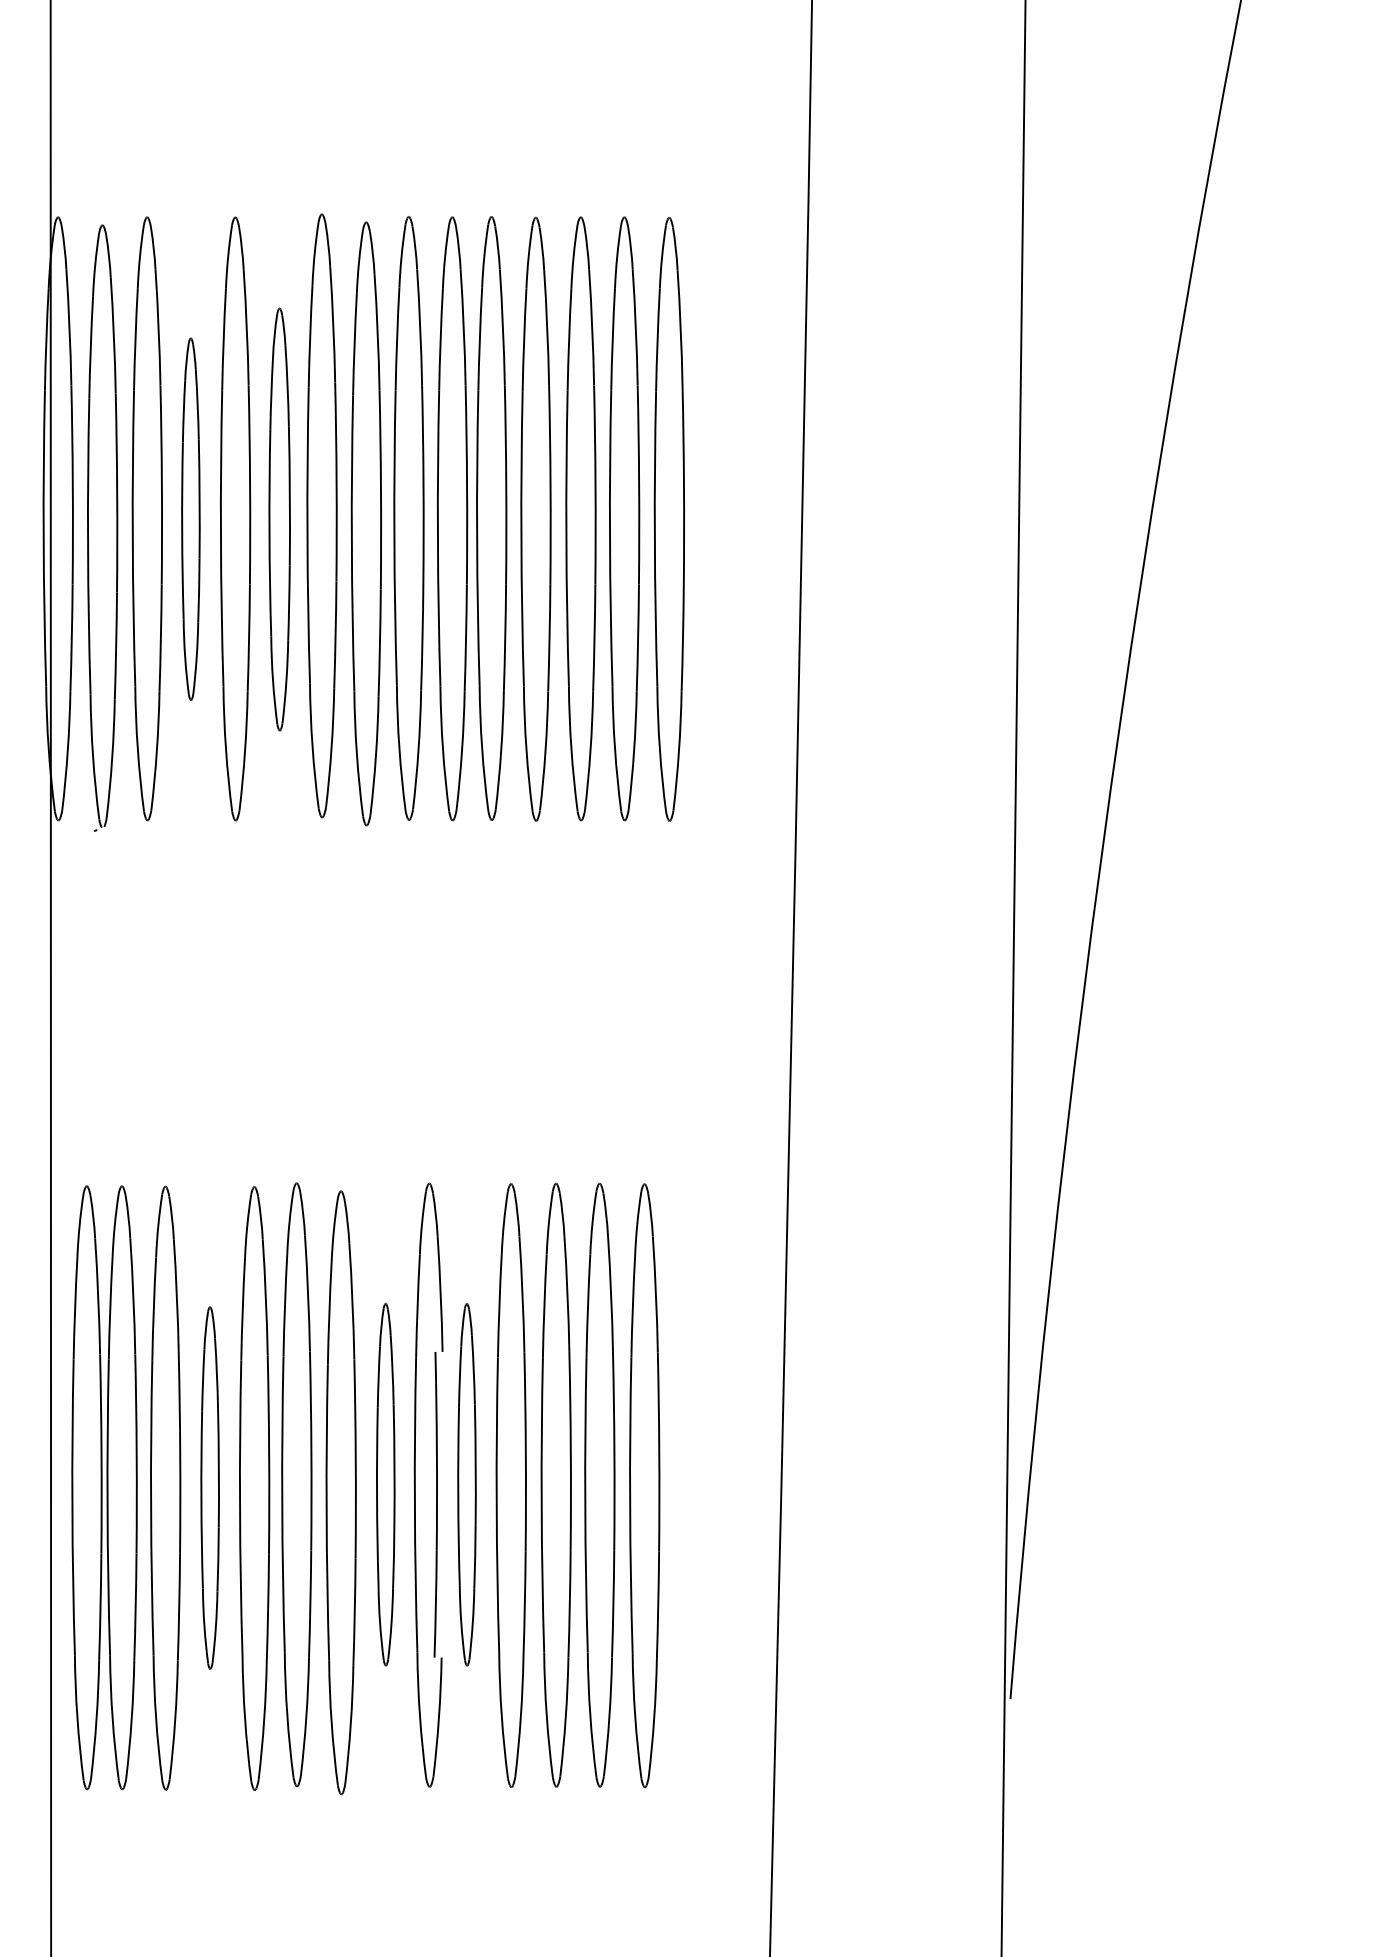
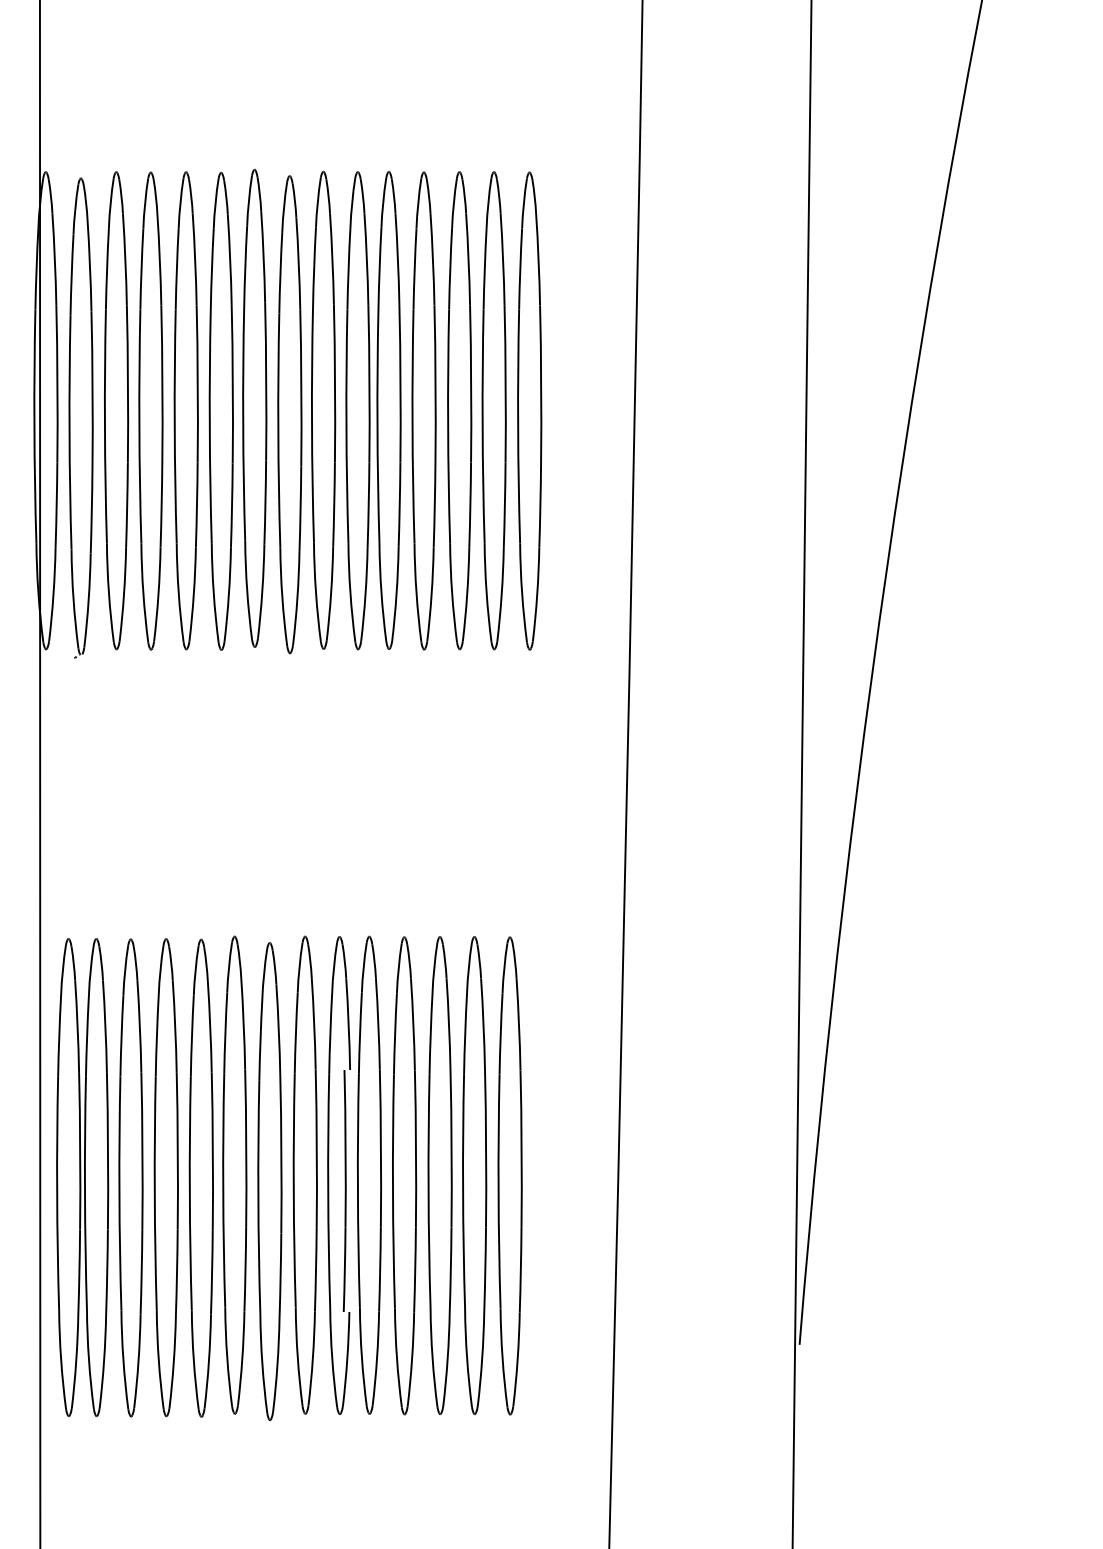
part: (190, 518) -> (150, 410), size x1.67
part: (278, 518) -> (220, 410), size x1.43
part: (384, 1483) -> (304, 1174), size x1.67
part: (467, 1483) -> (369, 1174), size x1.67
part: (209, 1487) -> (165, 1177), size x1.67

